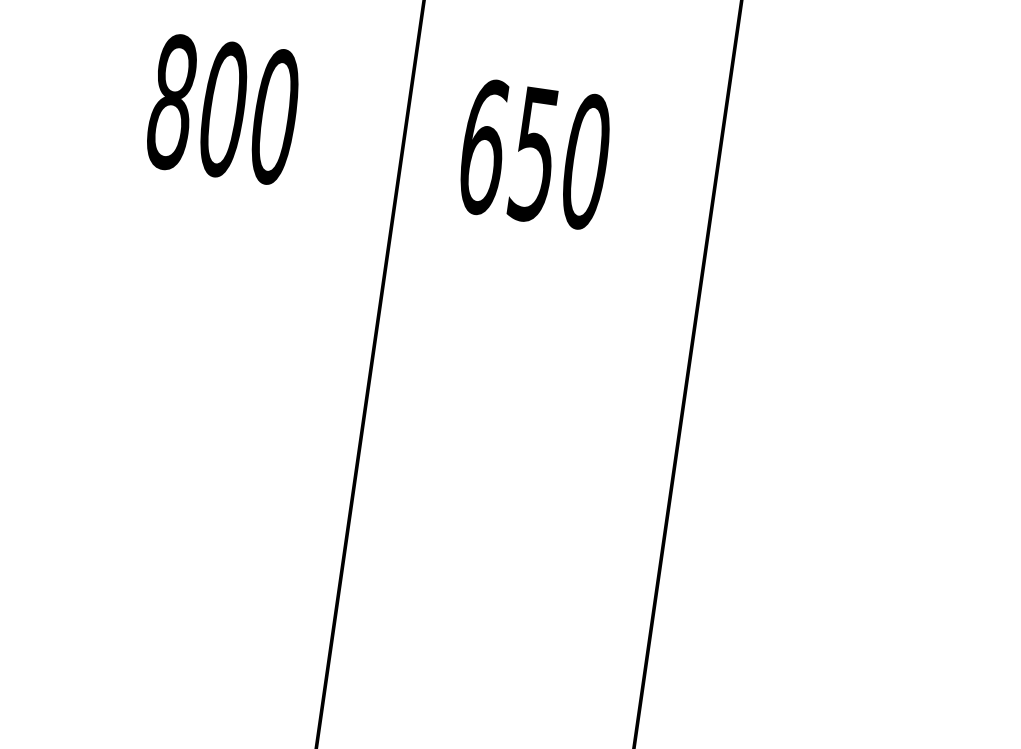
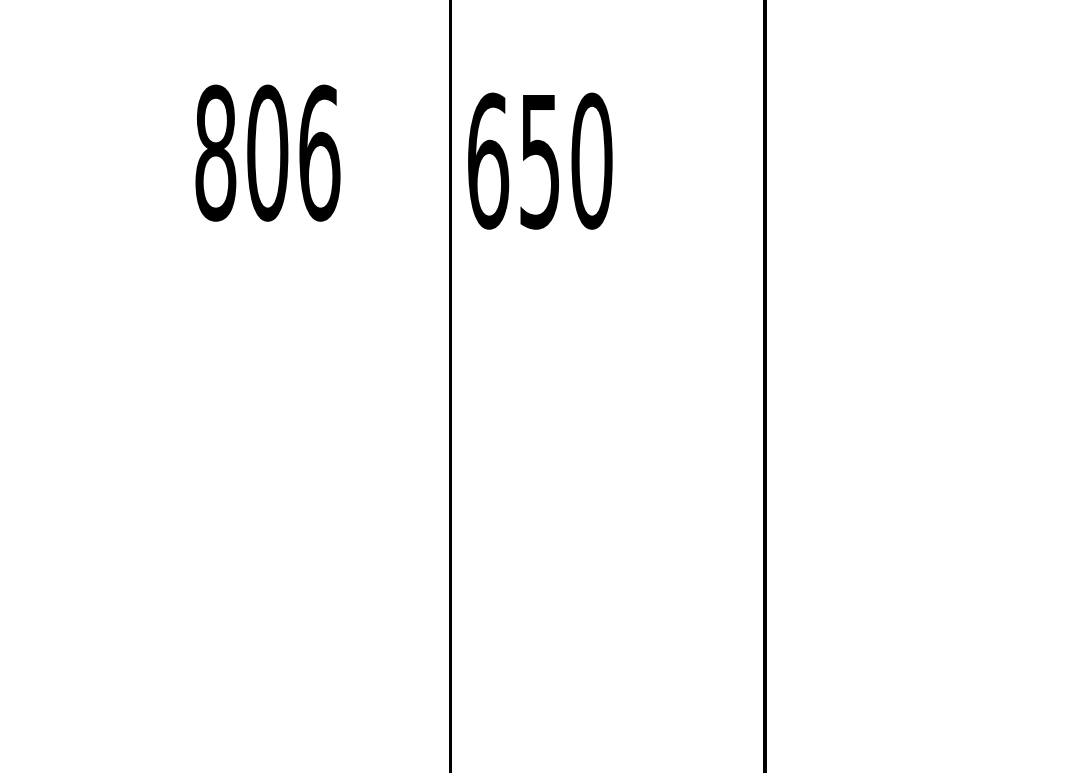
text: (275, 116) -> (319, 152), 800 -> 806
text: (535, 153) -> (540, 160), moved

